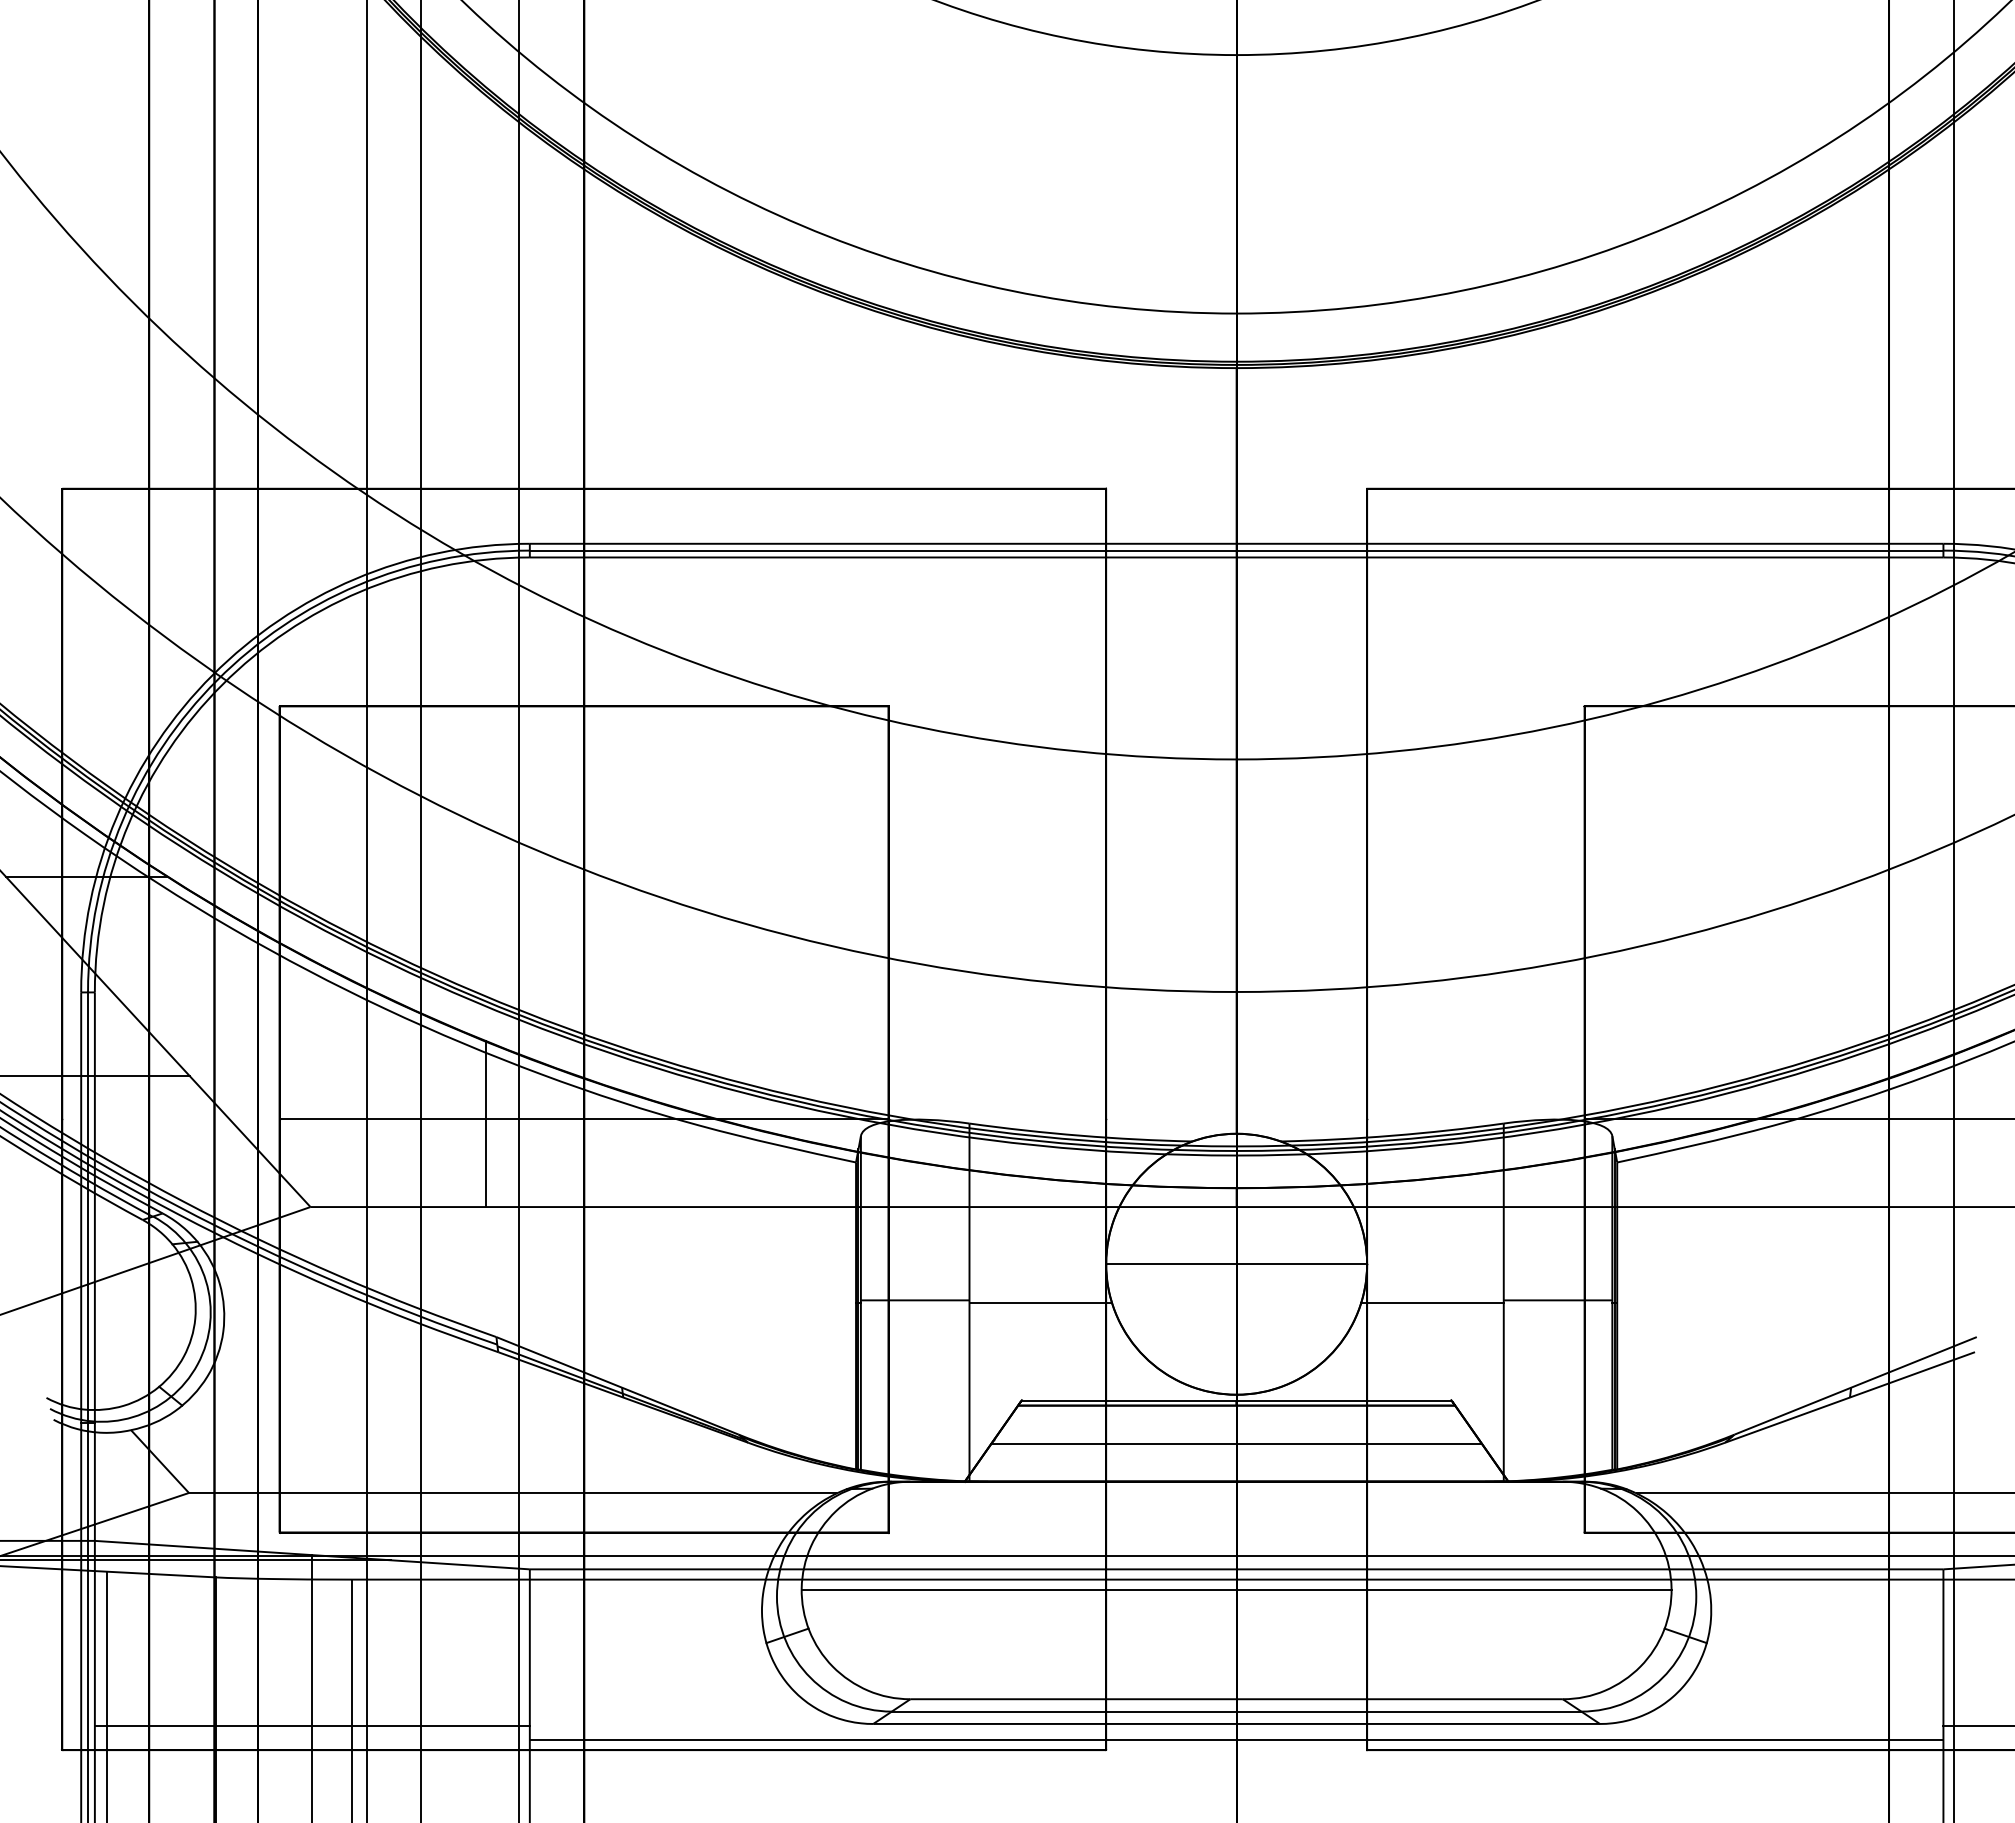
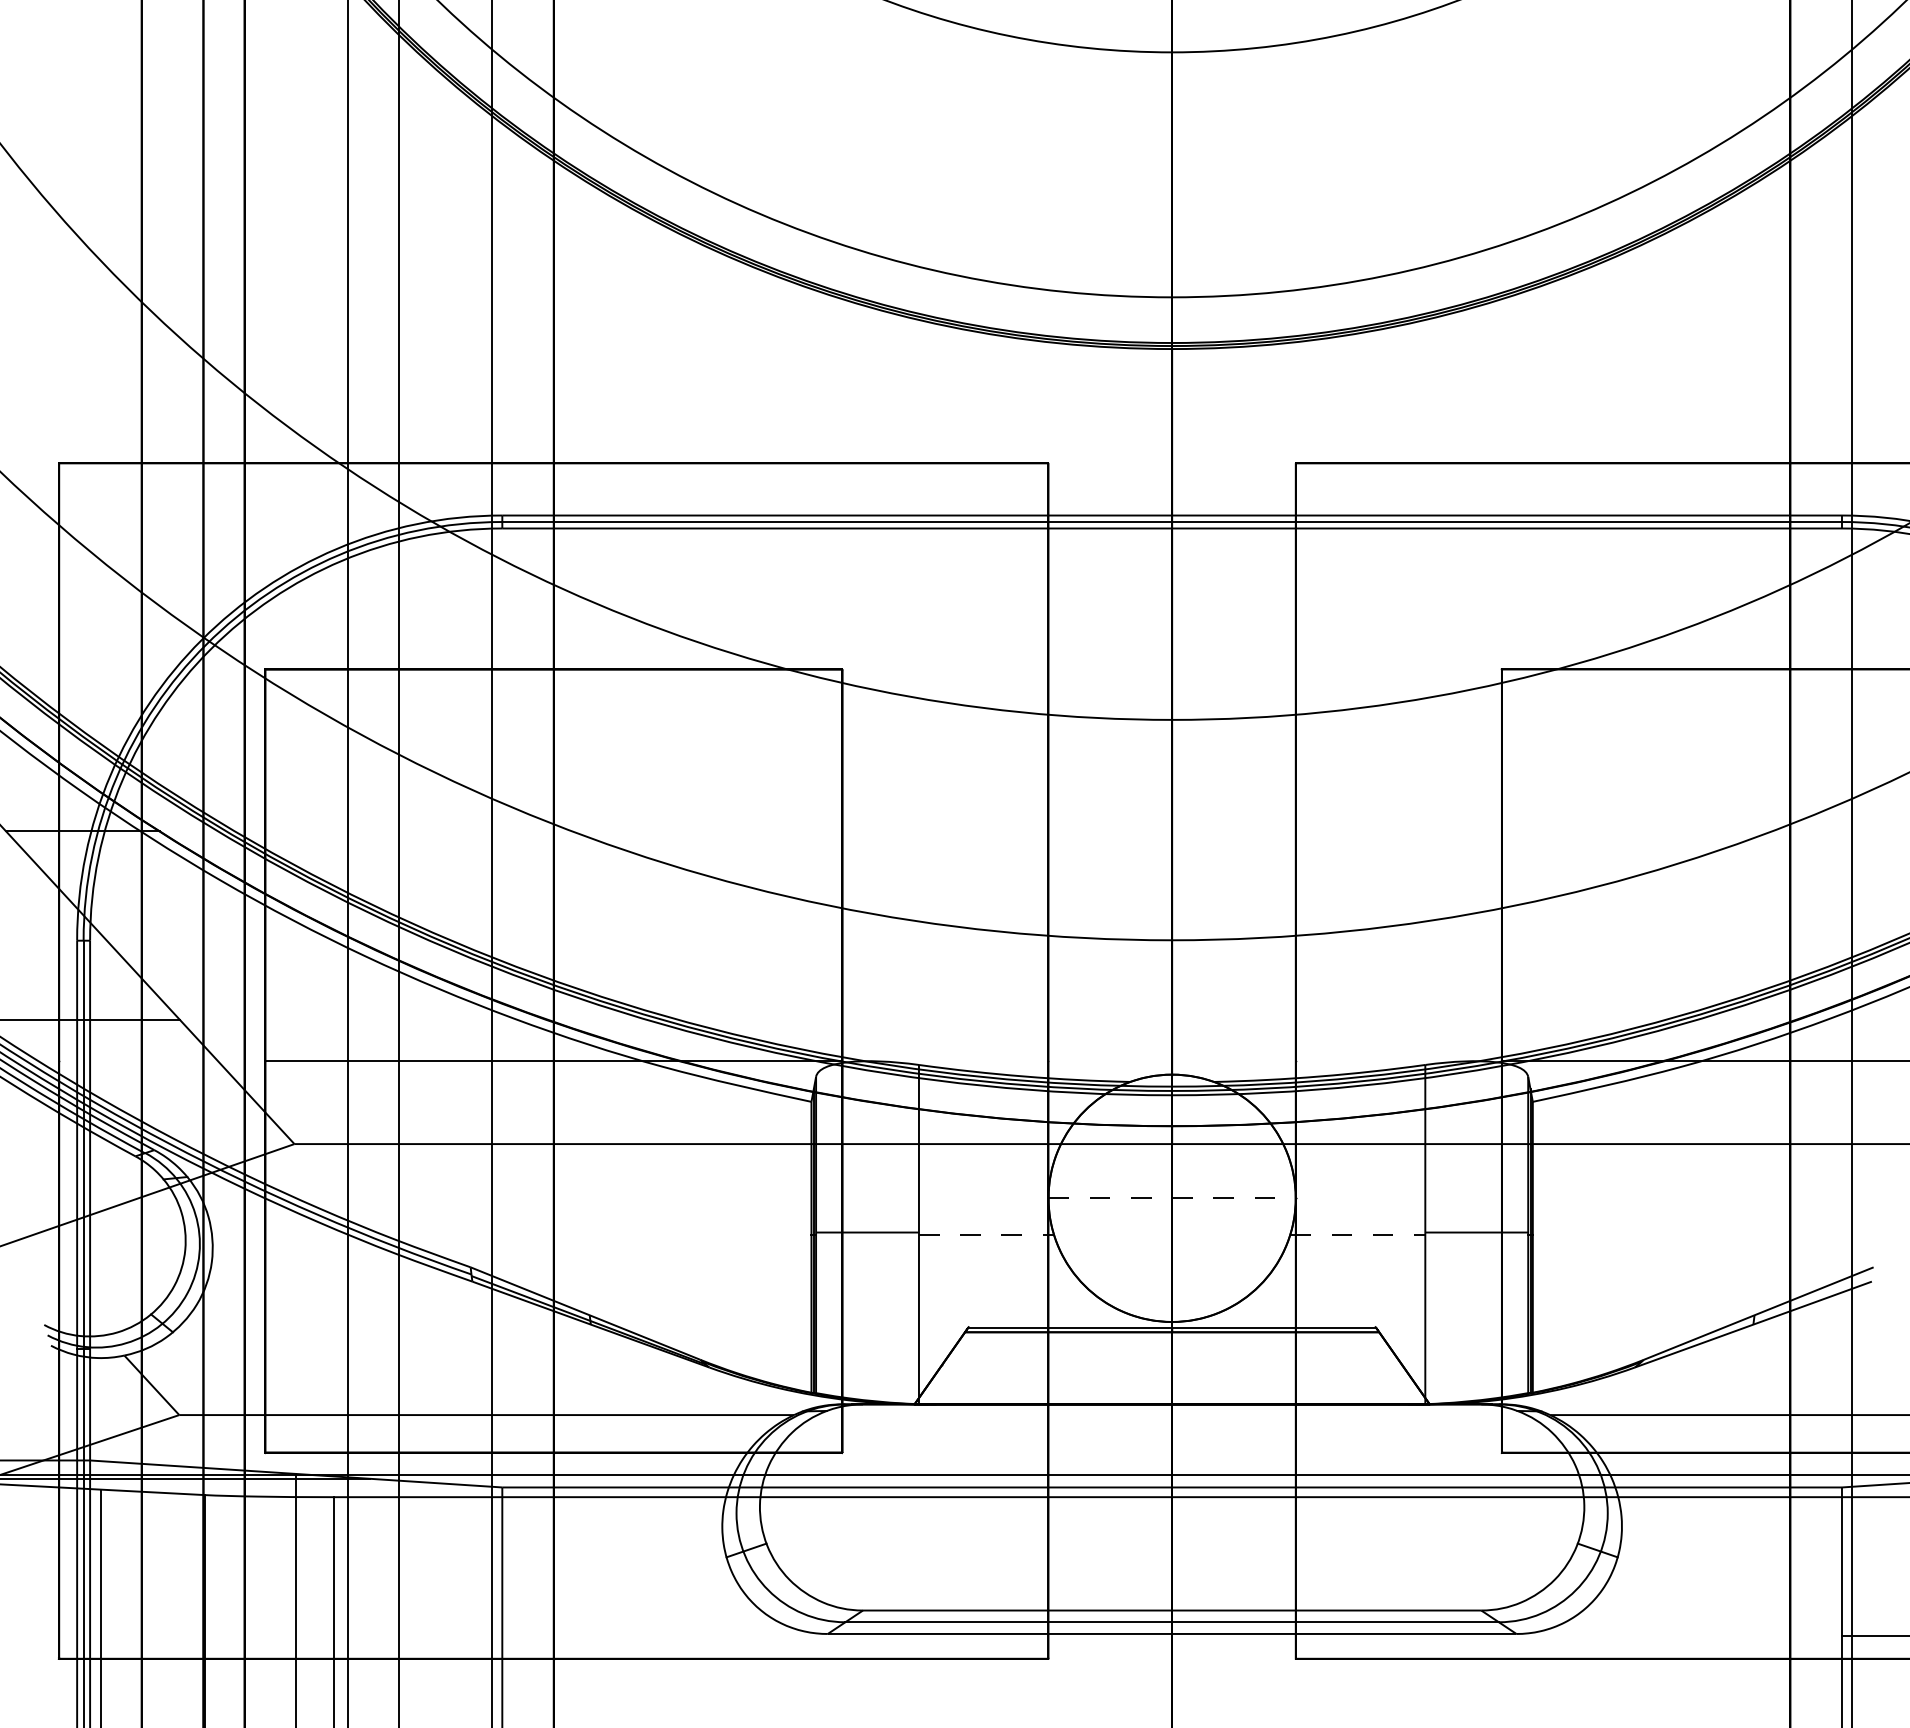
line: (485, 1124) -> (460, 1065), removed
line: (1237, 1264) -> (1172, 1198), solid -> dashed
line: (1041, 1302) -> (987, 1234), solid -> dashed
line: (1433, 1302) -> (1358, 1234), solid -> dashed
line: (1236, 1443) -> (1172, 1368), removed
line: (1236, 1590) -> (1172, 1507), removed
line: (311, 1726) -> (295, 1636), removed
line: (1236, 1740) -> (1172, 1649), removed

